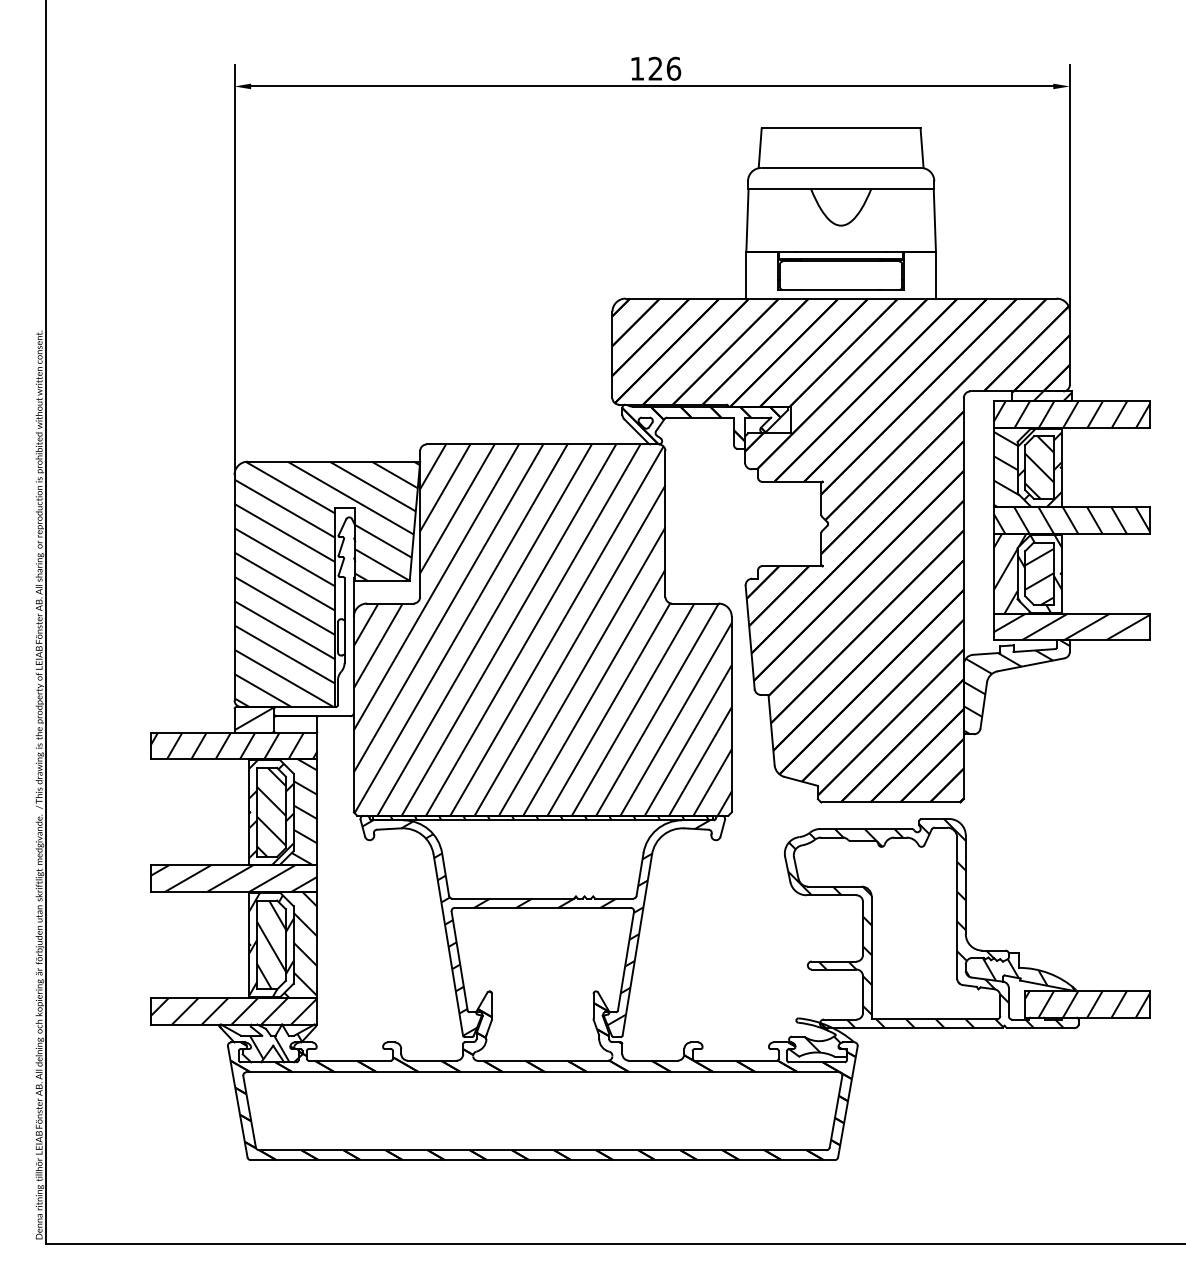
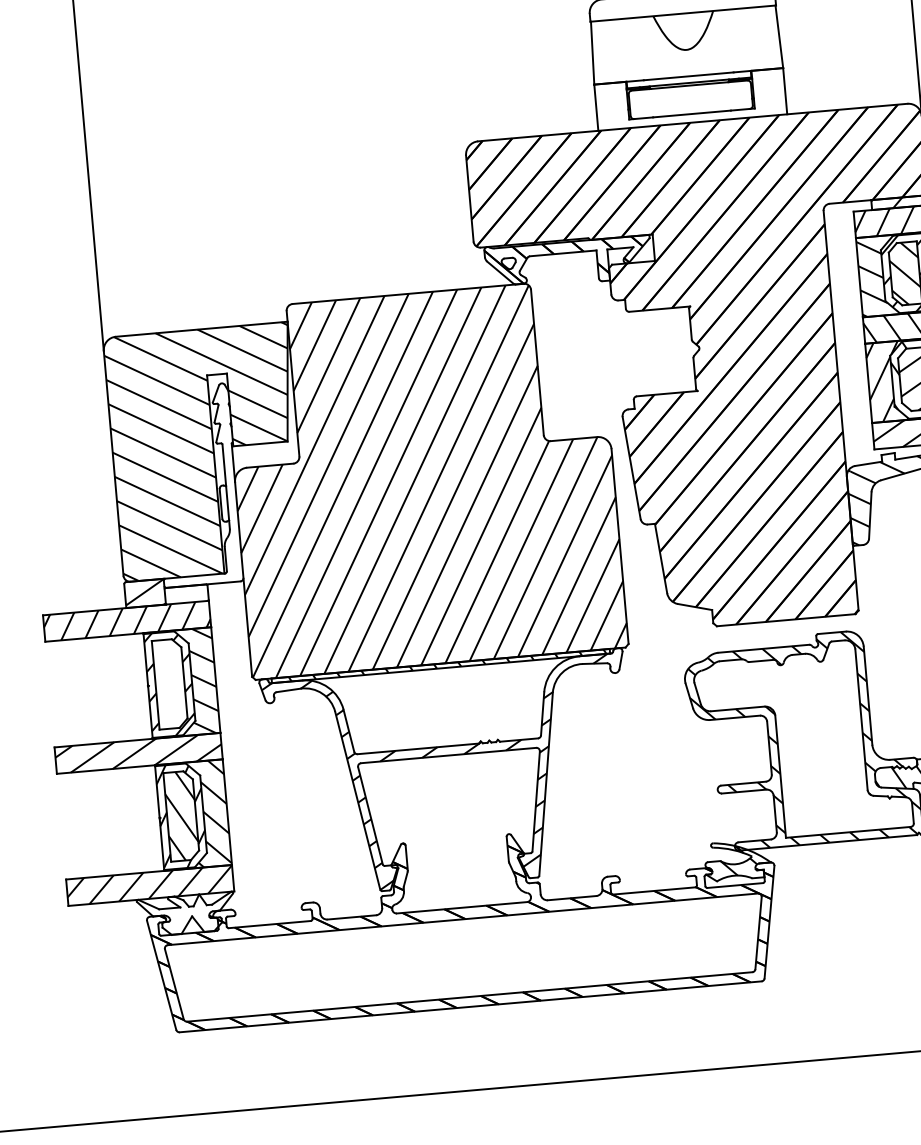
hatch: (271, 811) -> (169, 683), removed
hatch: (260, 1043) -> (179, 915), removed

